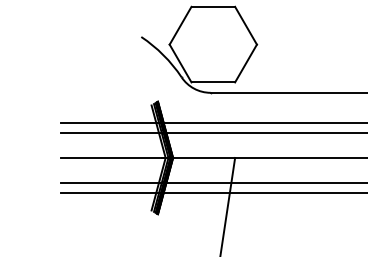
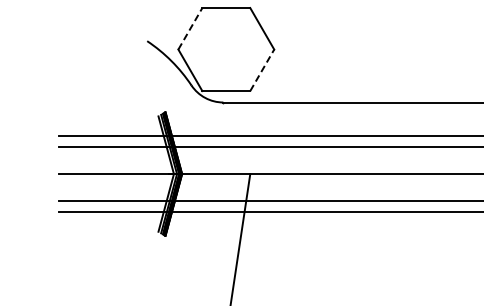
line: (180, 25) -> (190, 28), solid -> dashed
line: (246, 63) -> (262, 70), solid -> dashed

